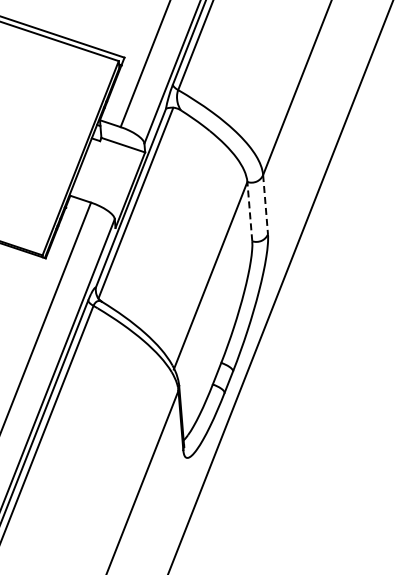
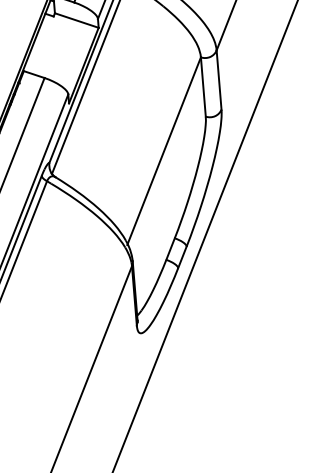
line: (265, 204) -> (219, 79), dashed -> solid
line: (249, 211) -> (203, 86), dashed -> solid

